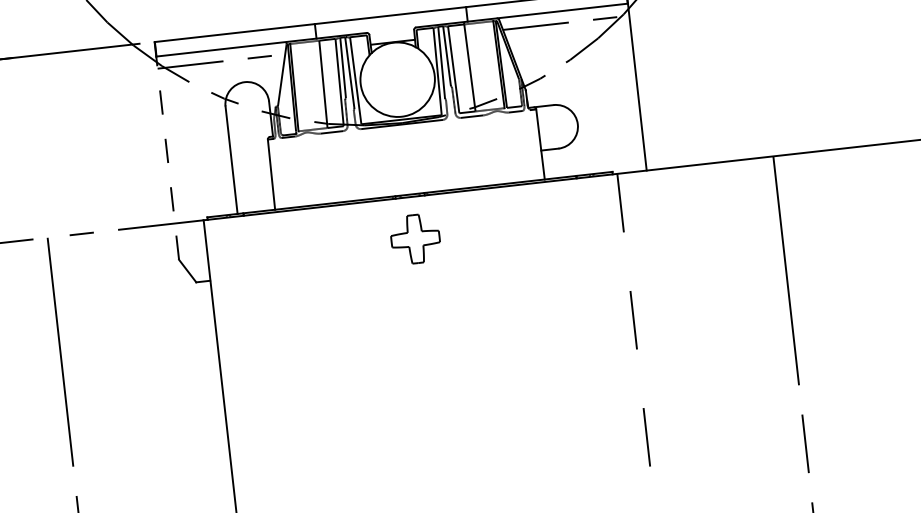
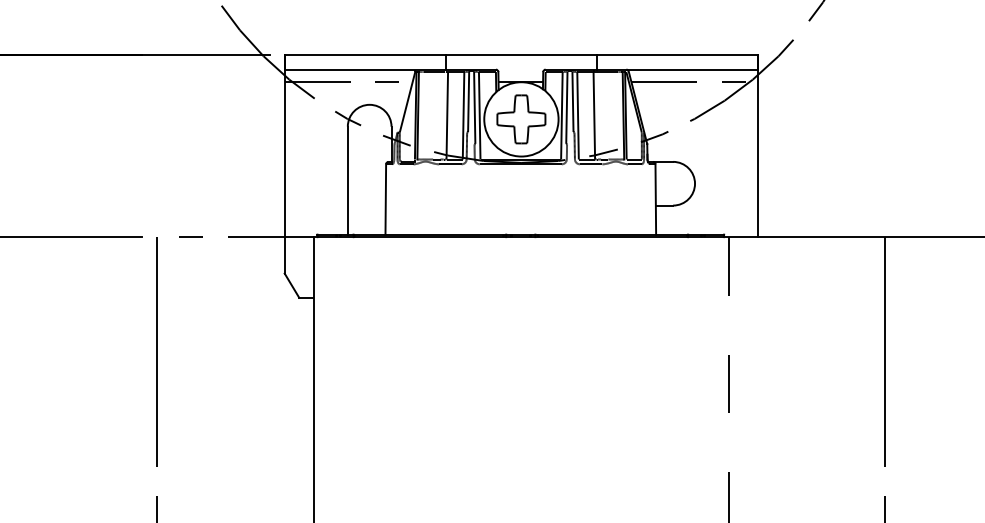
line: (166, 150) -> (284, 163), dashed -> solid
part: (415, 239) -> (521, 119), moved

